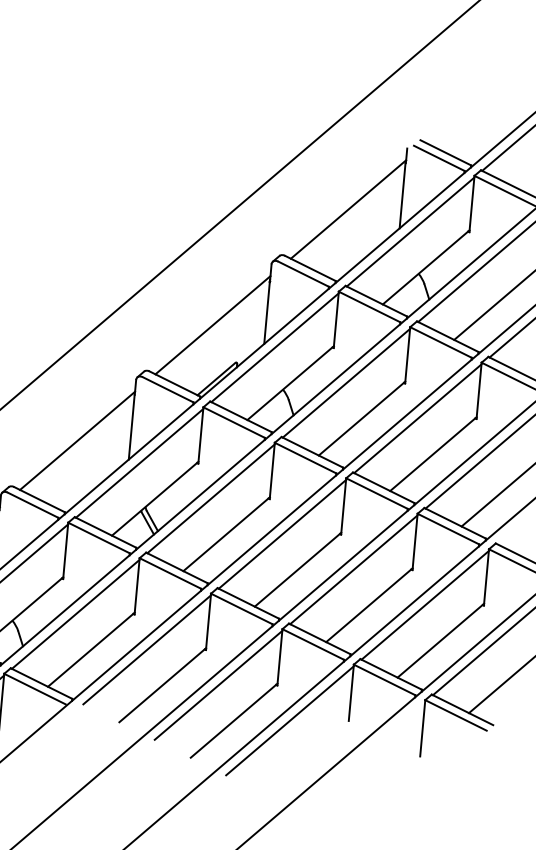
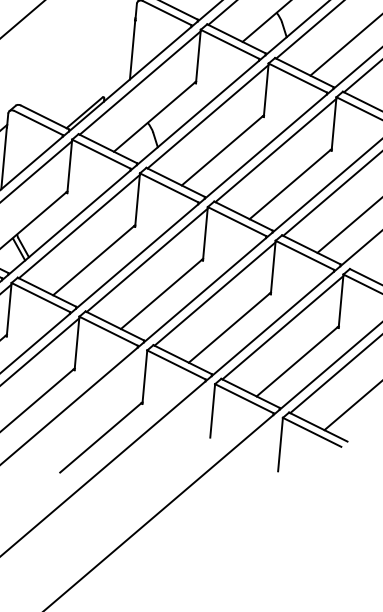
line: (212, 325) -> (80, 61), removed
line: (218, 684) -> (86, 402), removed
line: (289, 720) -> (153, 437), removed

